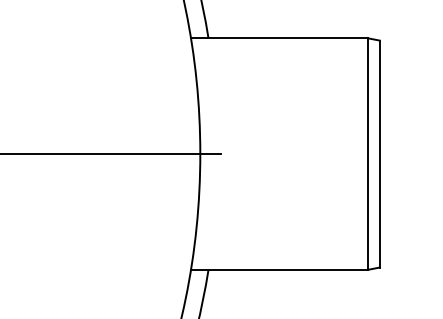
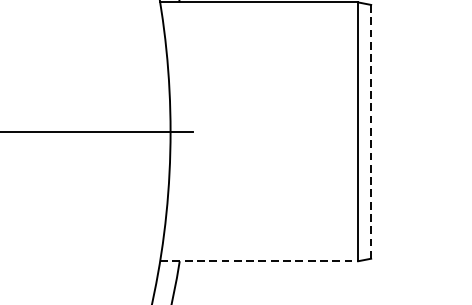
line: (379, 153) -> (370, 131), solid -> dashed
line: (279, 269) -> (259, 260), solid -> dashed

